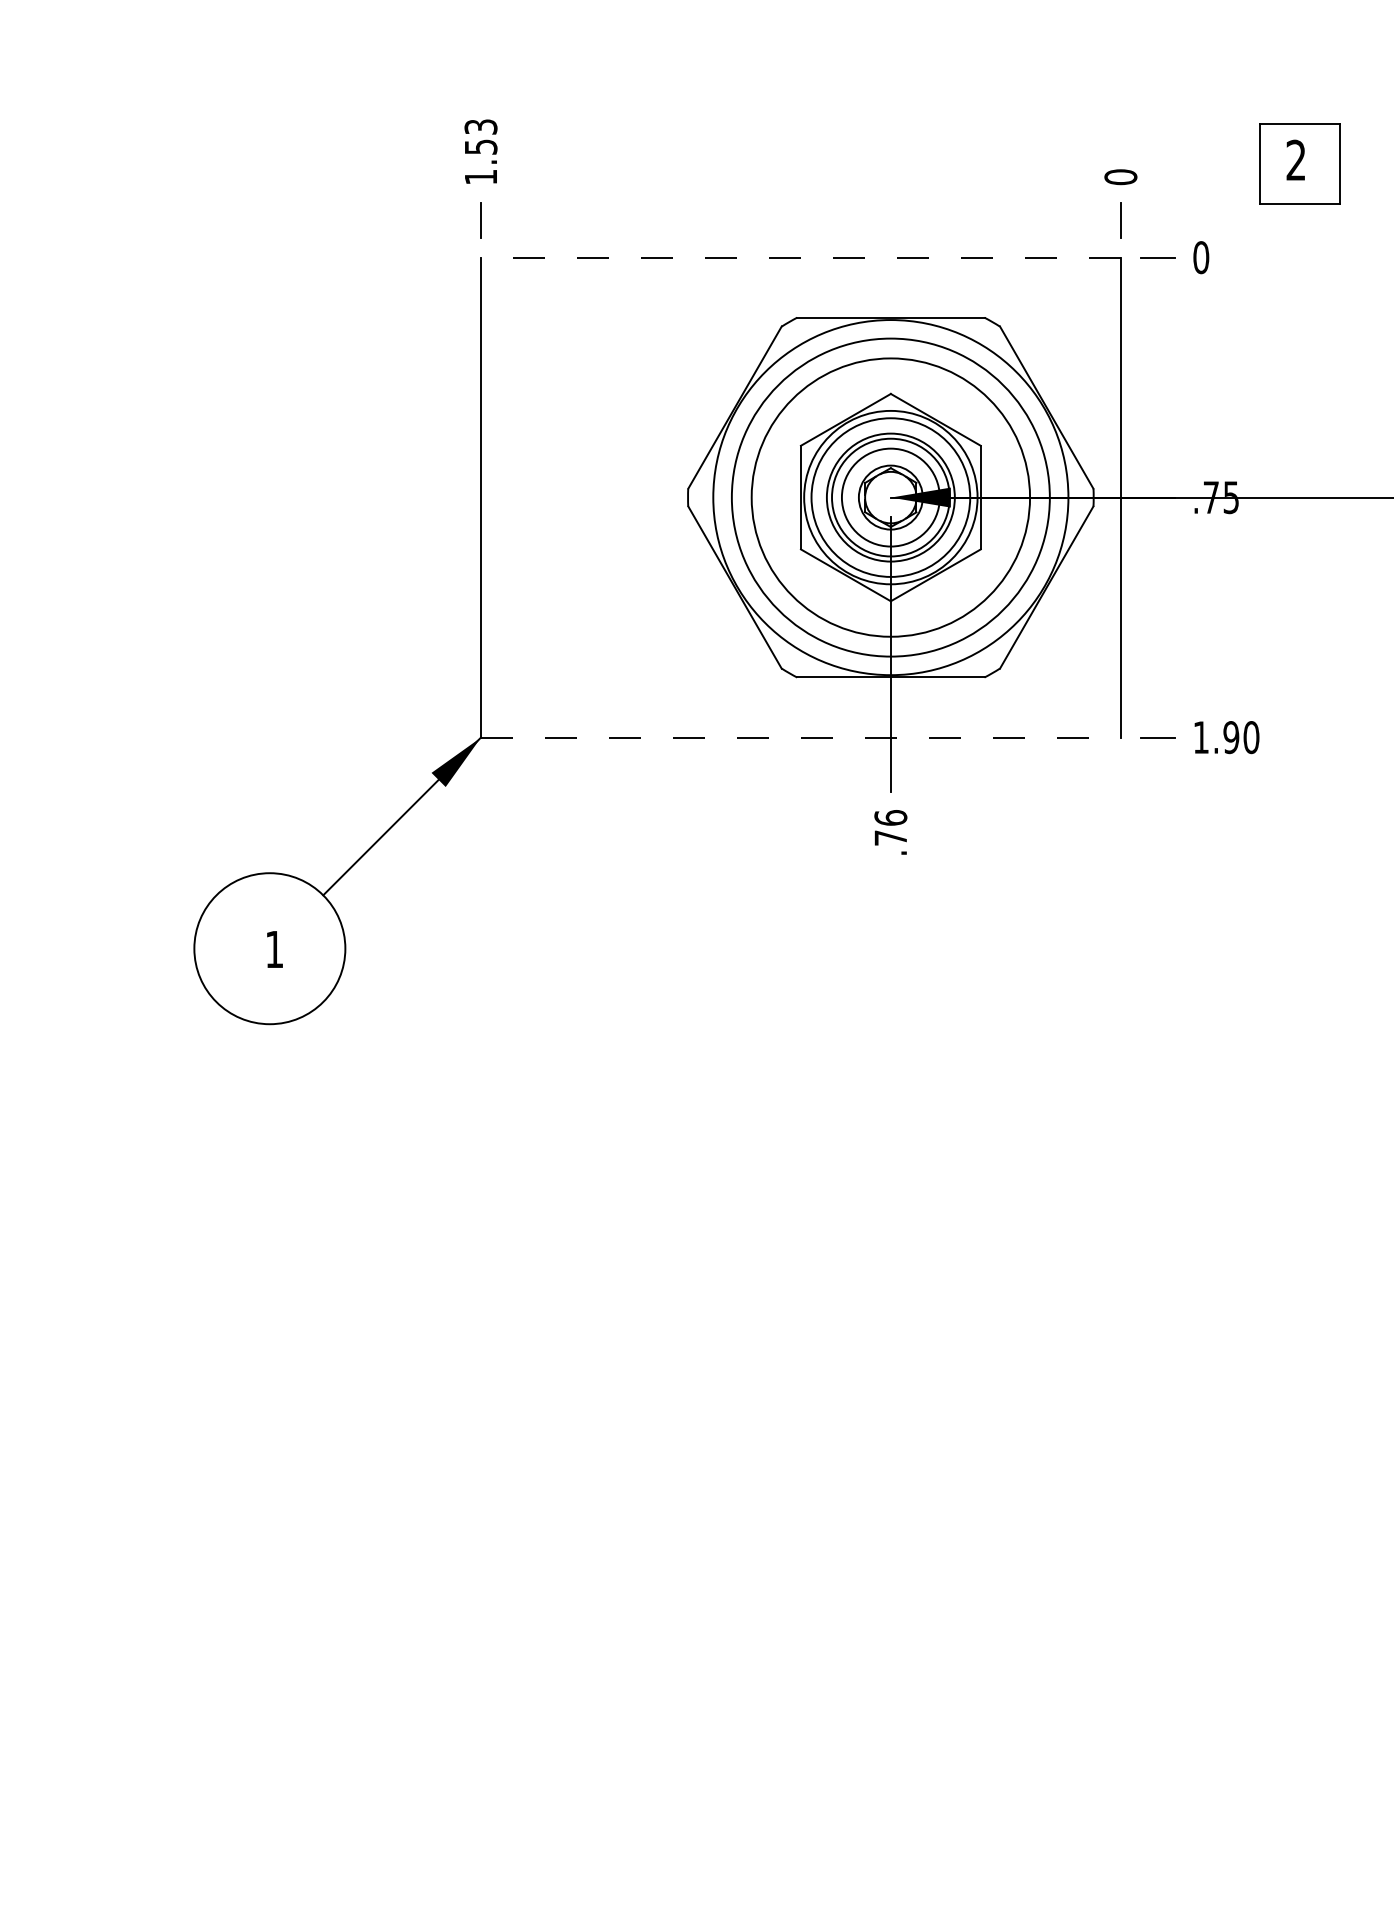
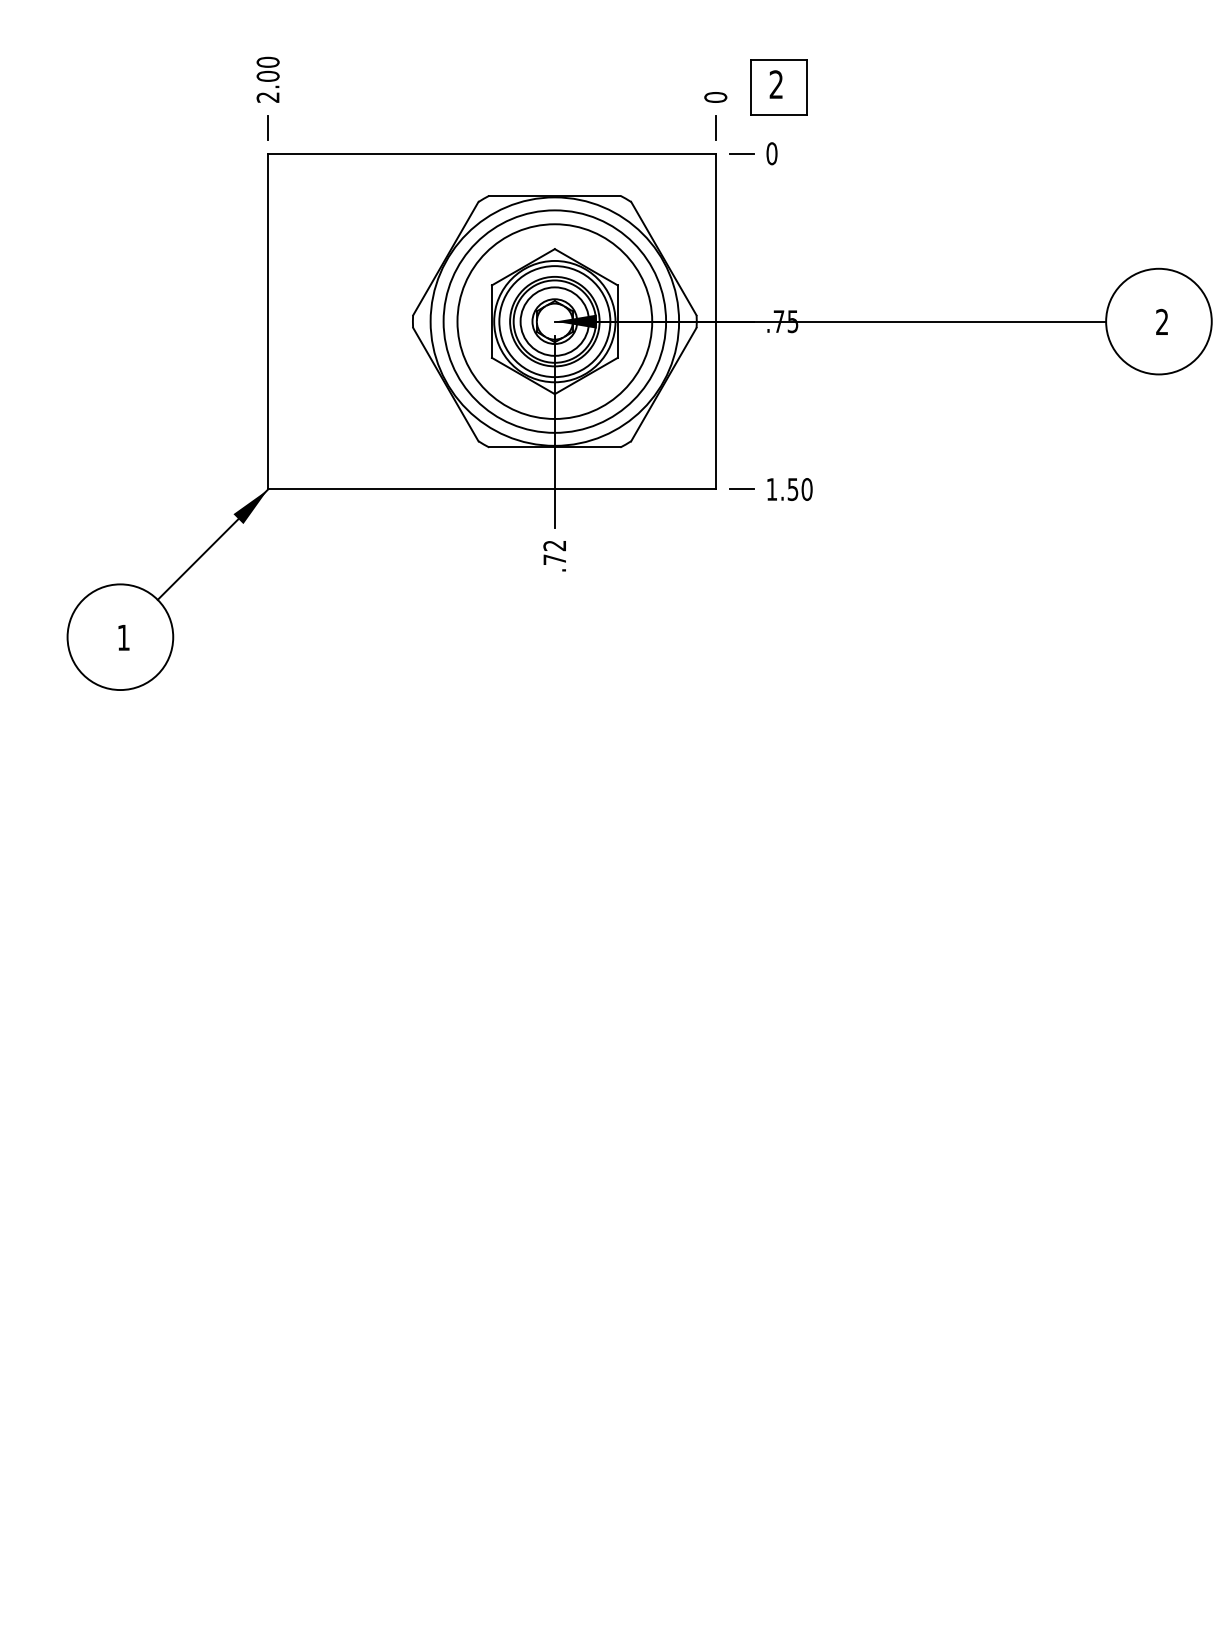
text: (480, 151) -> (267, 79), 1.53 -> 2.00
part: (1299, 164) -> (778, 87), moved
line: (800, 257) -> (491, 153), dashed -> solid
line: (800, 737) -> (491, 489), dashed -> solid
text: (1230, 737) -> (792, 489), 1.90 -> 1.50
text: (890, 817) -> (554, 545), .76 -> .72

